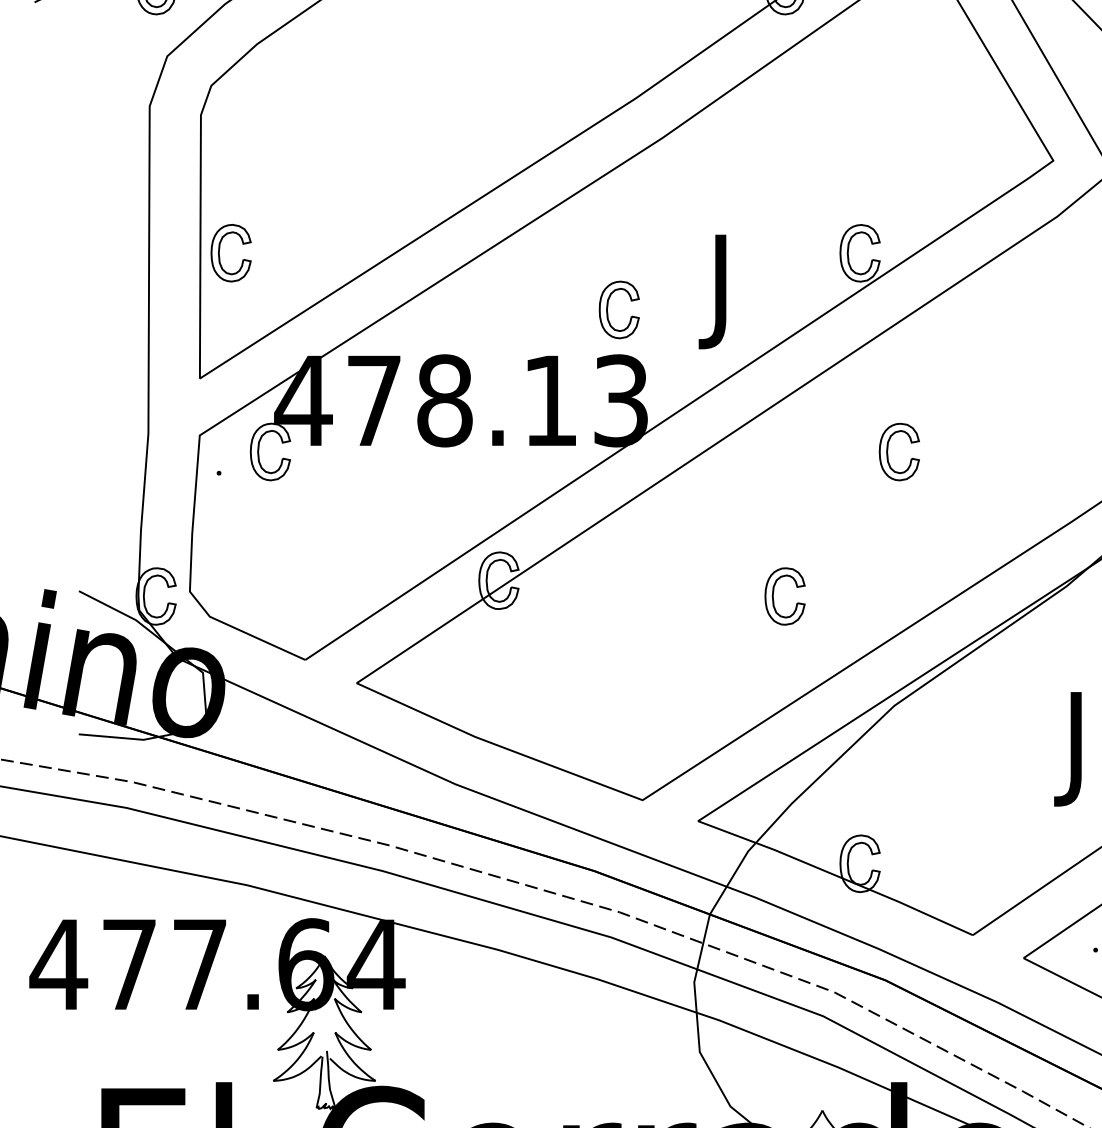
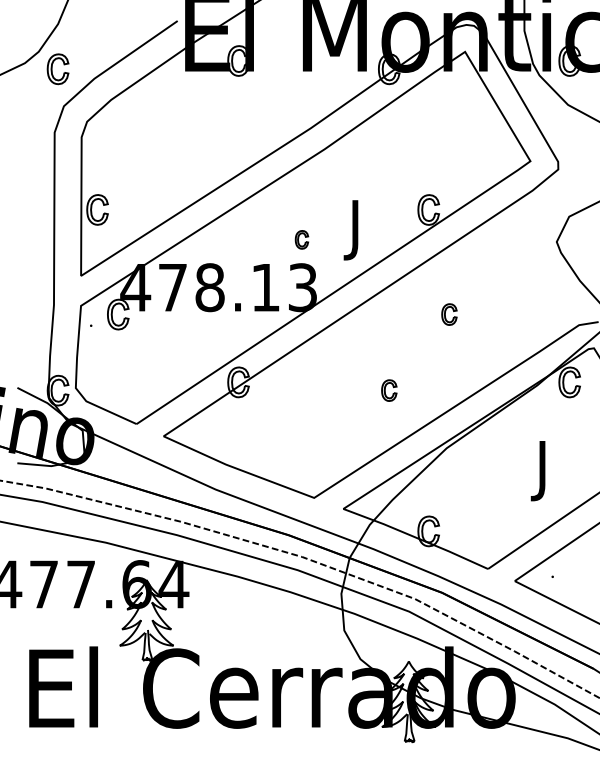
part: (618, 309) -> (301, 239), size x0.6
part: (899, 451) -> (449, 314), size x0.7
part: (785, 596) -> (389, 390), size x0.7

